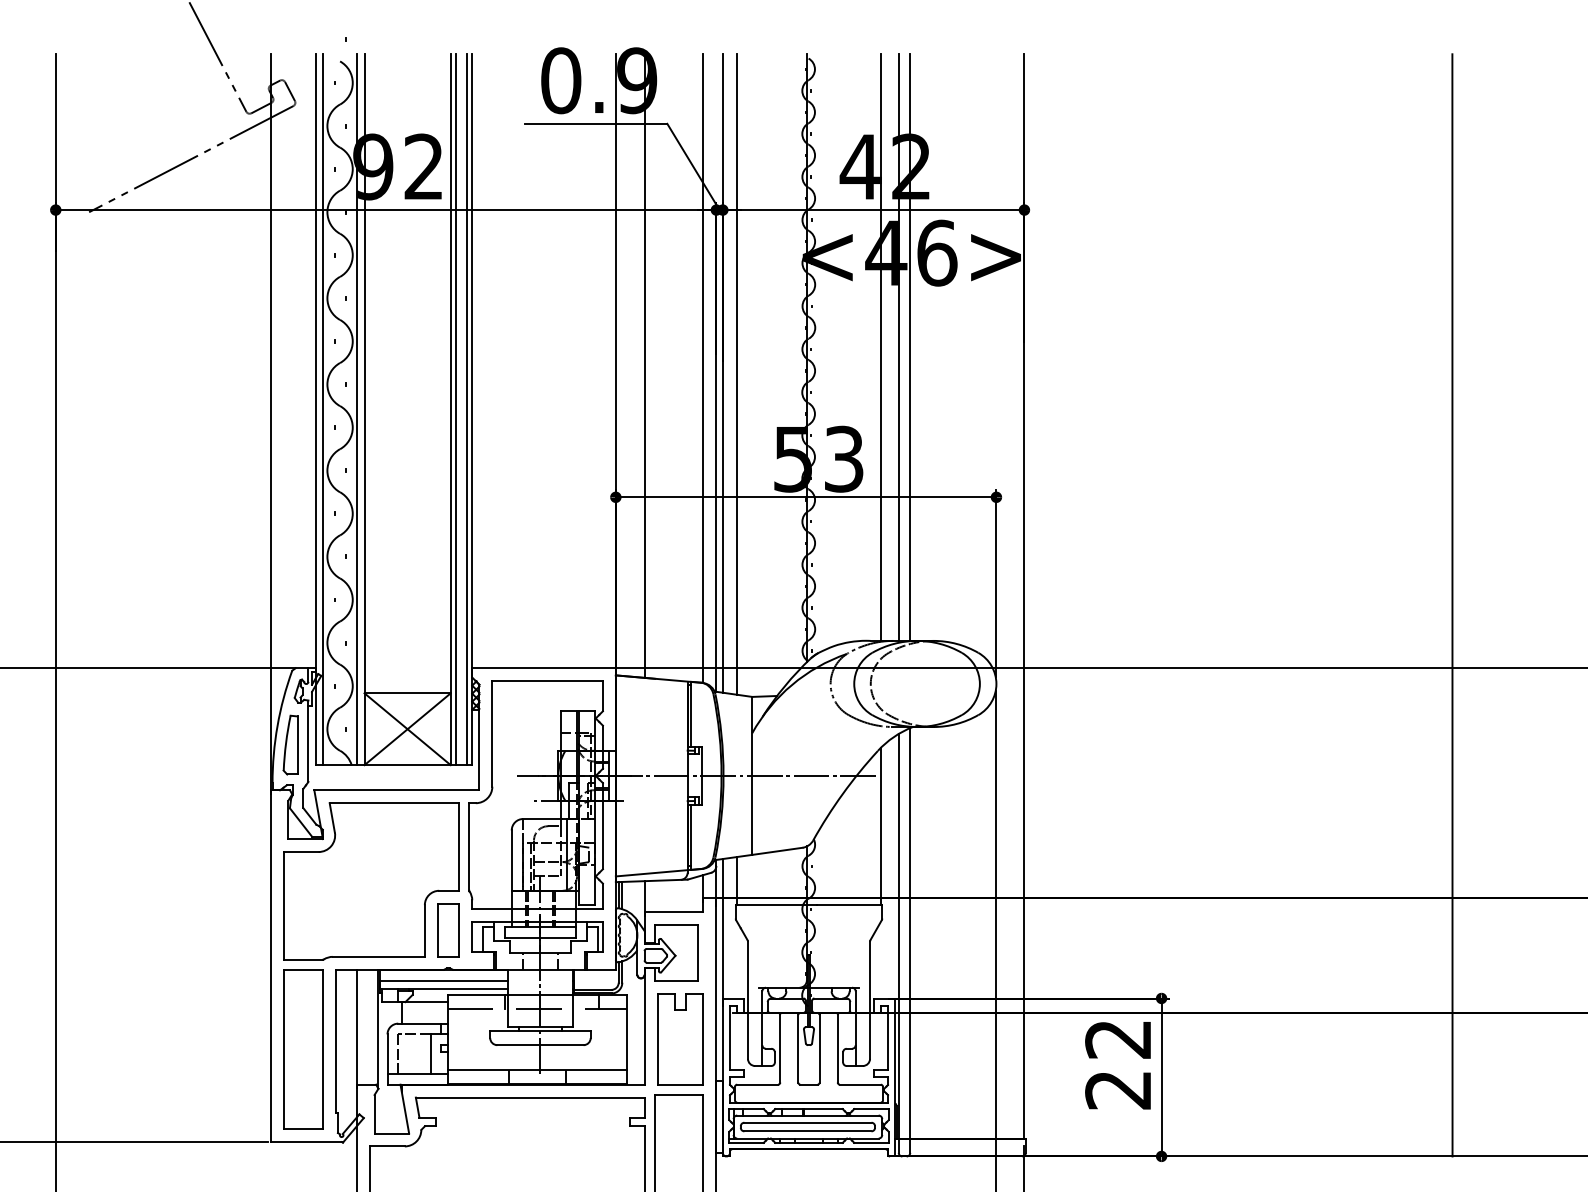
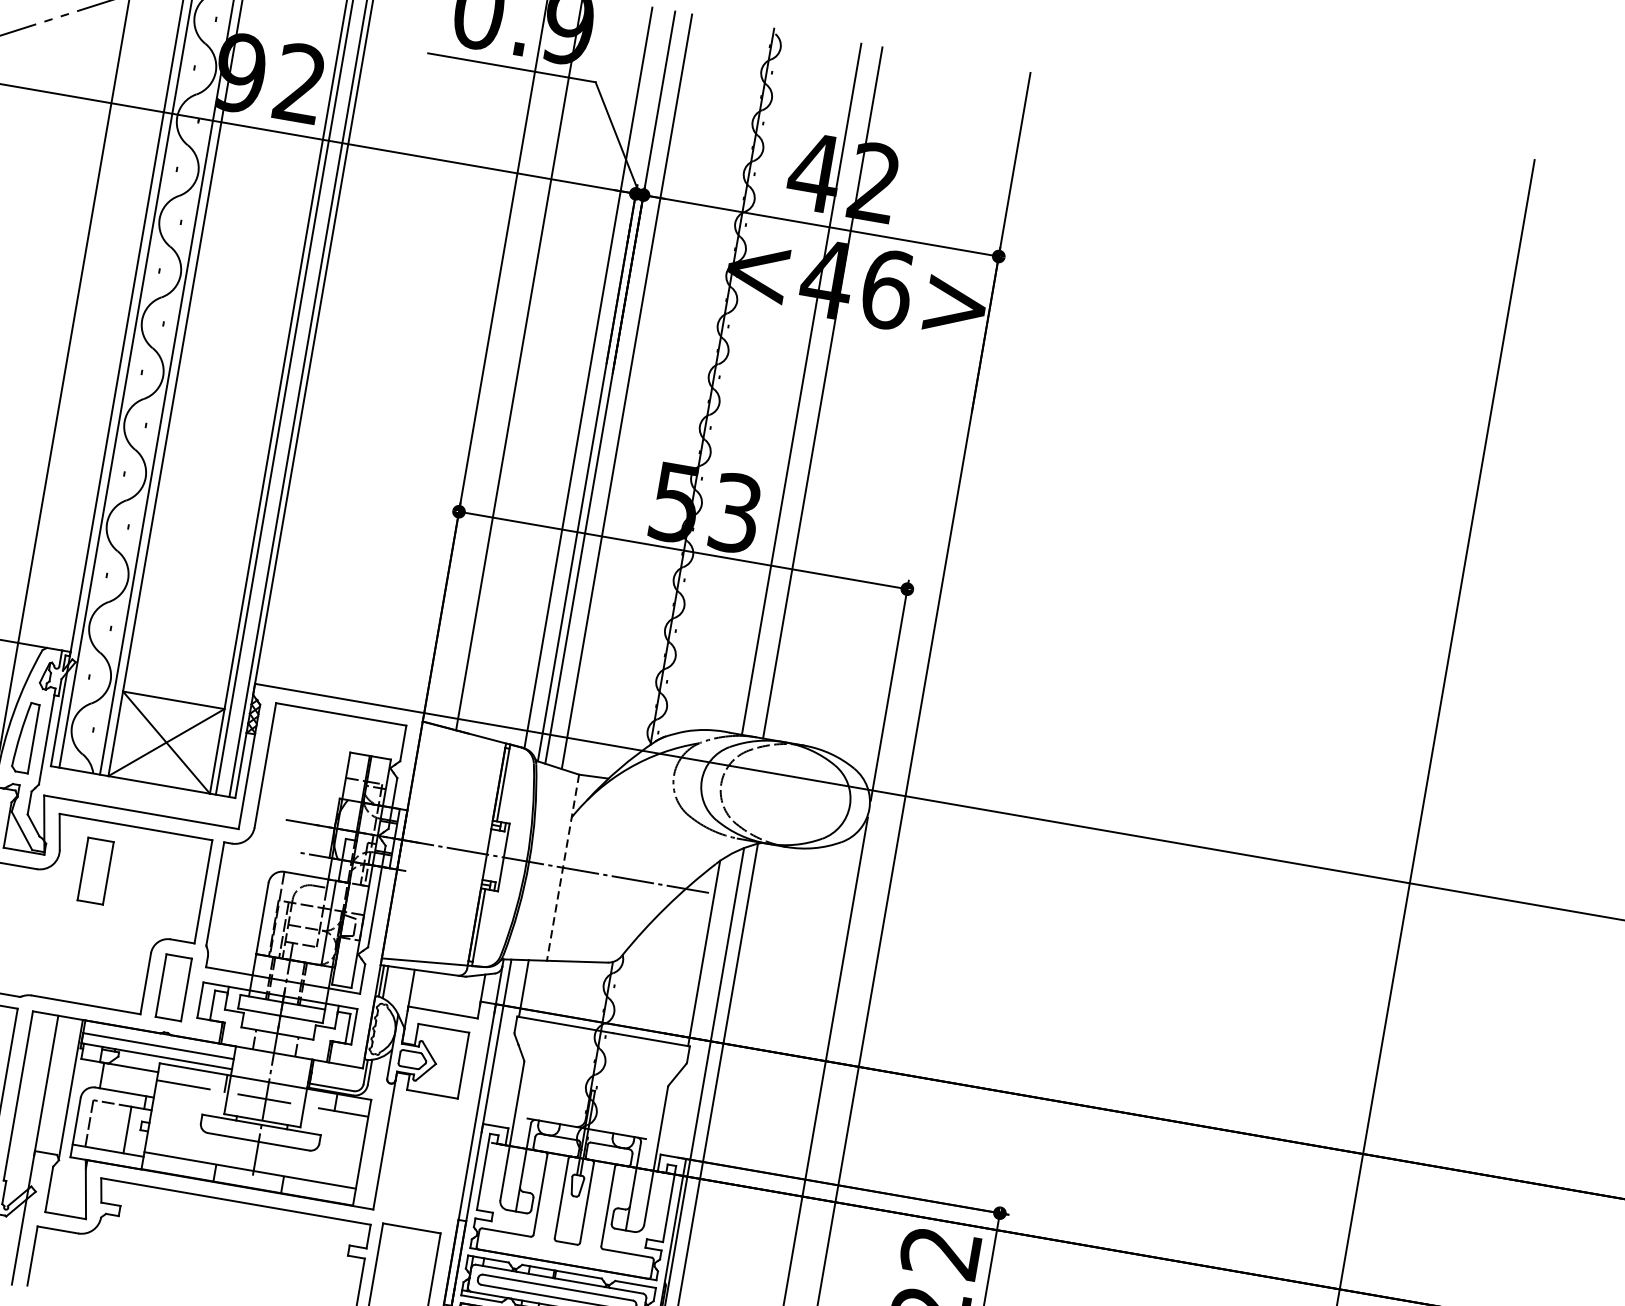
line: (909, 347) -> (835, 395), removed
line: (752, 775) -> (563, 867), solid -> dashed
part: (367, 845) -> (95, 871), added
part: (680, 1039) -> (424, 1163), removed

